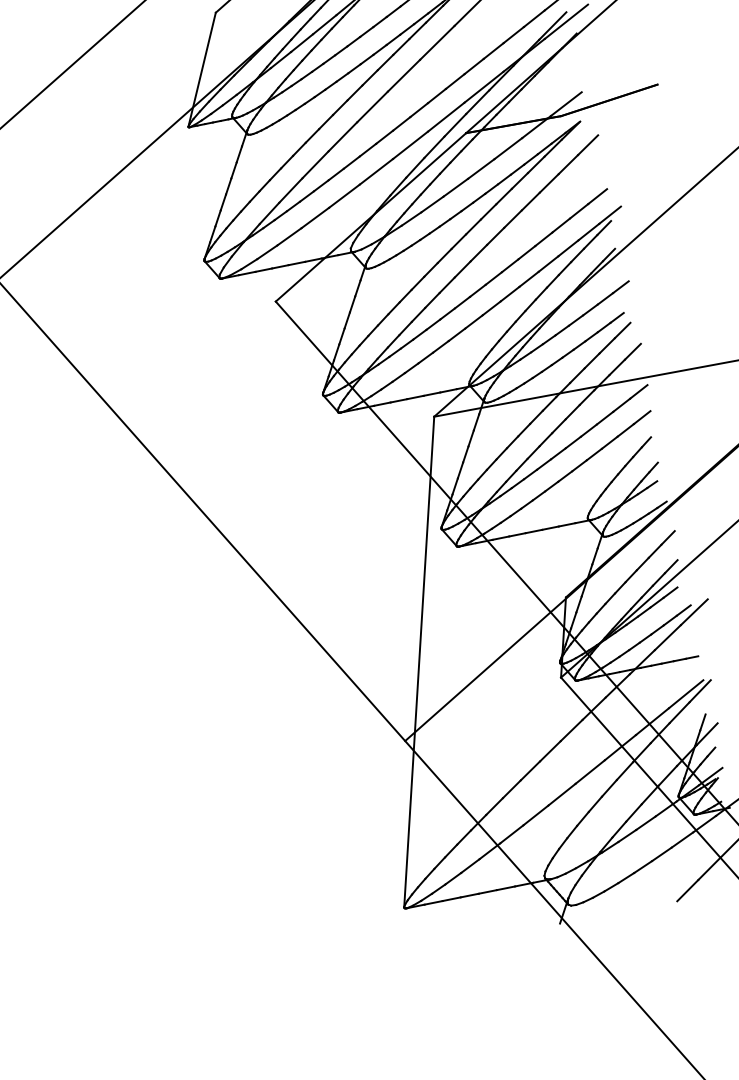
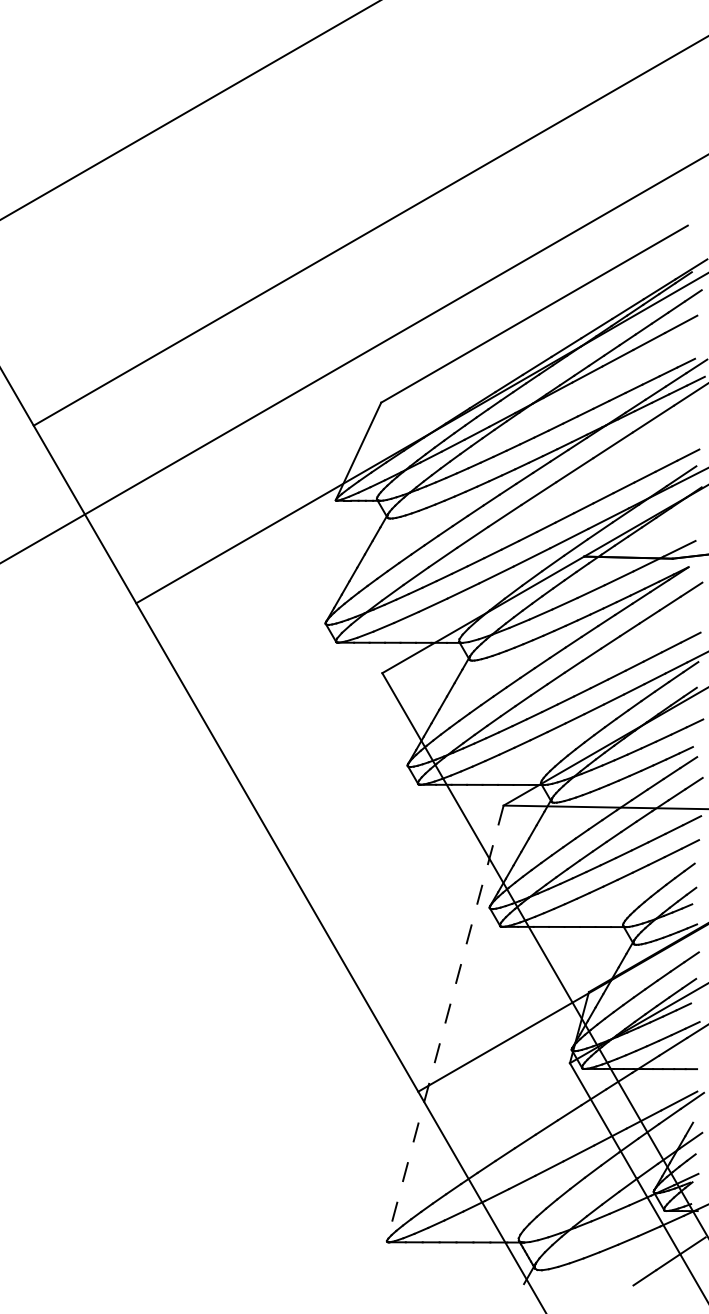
line: (419, 662) -> (445, 1023), solid -> dashed

